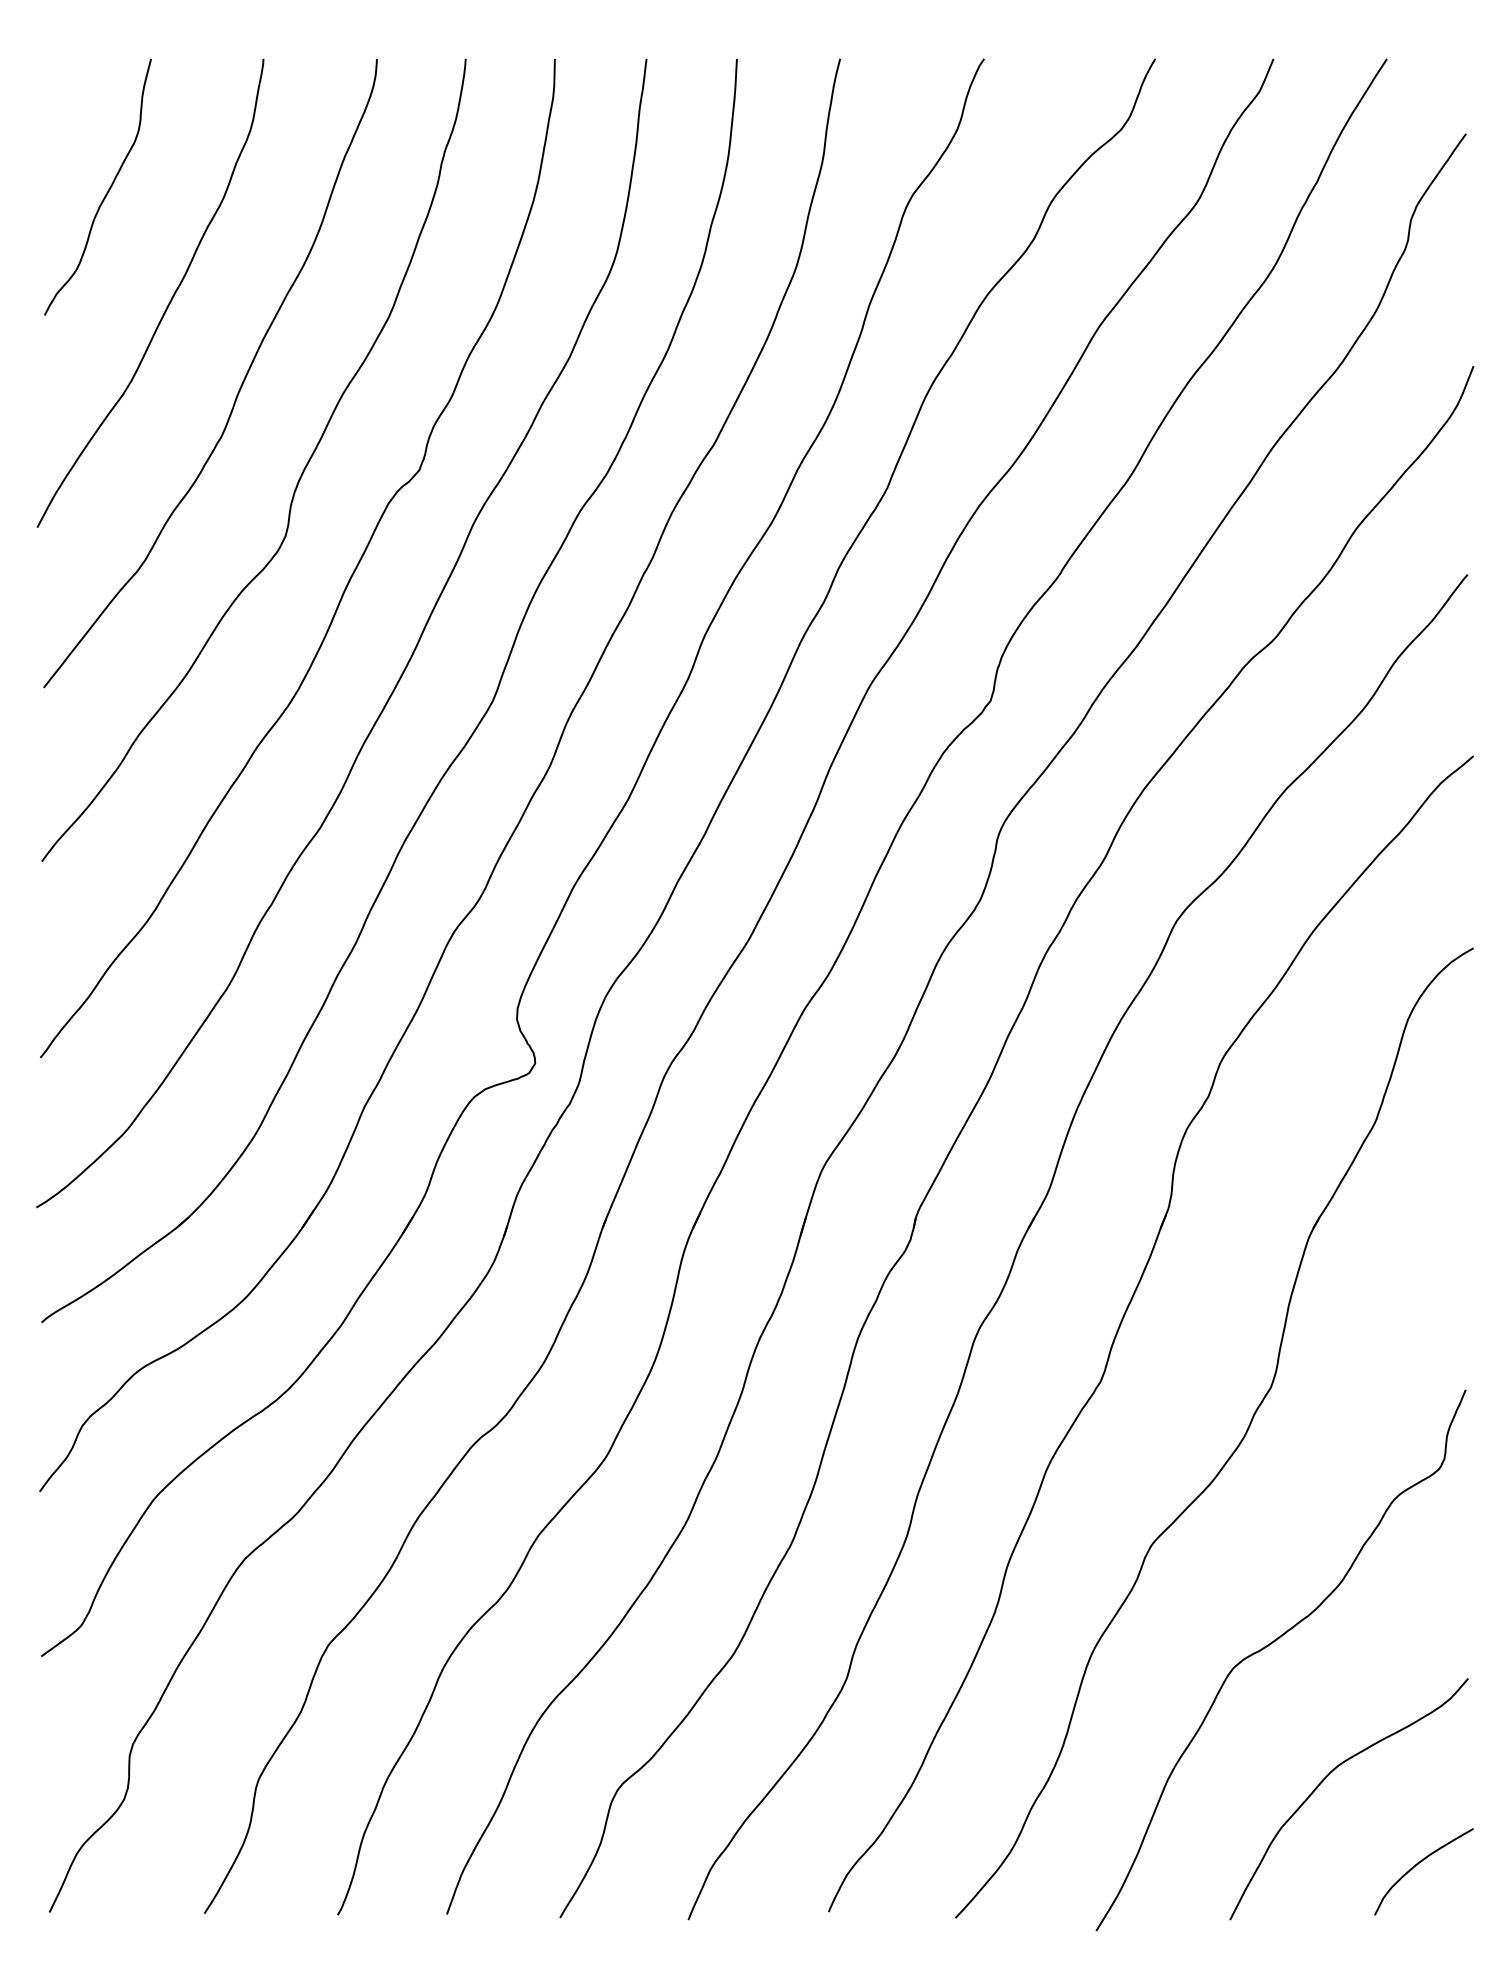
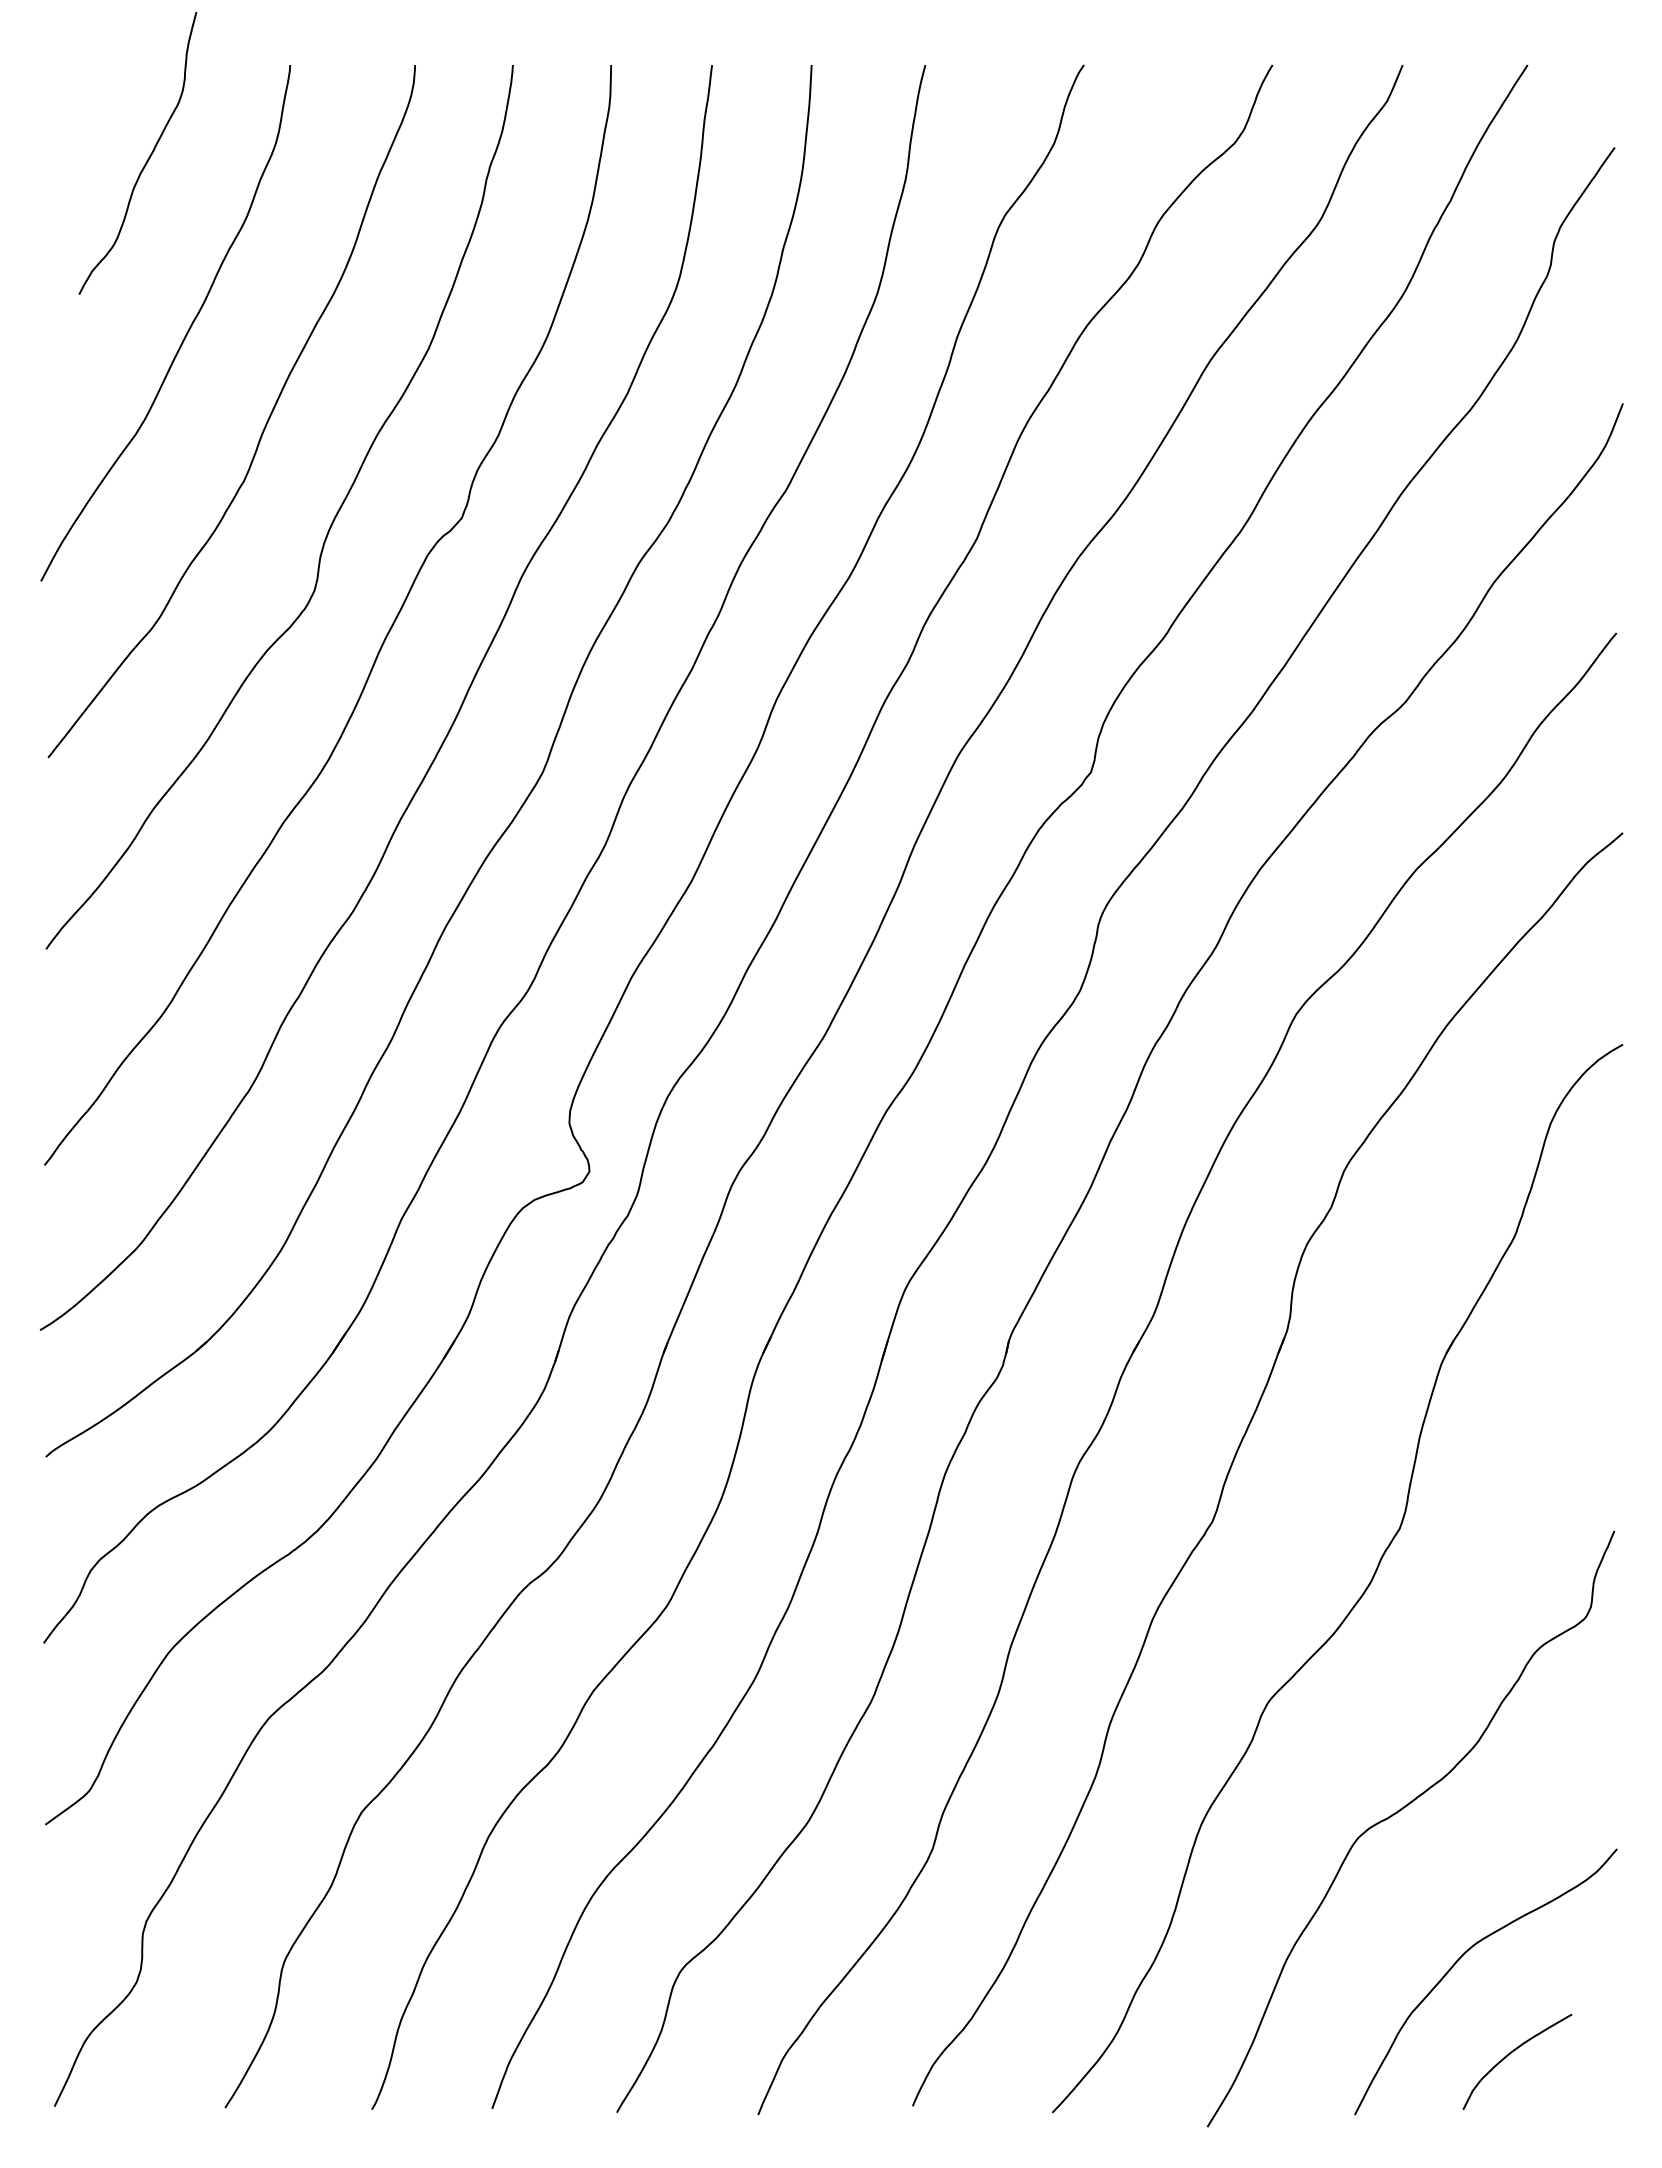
curve: (105, 193) -> (146, 160), moved
curve: (1417, 1865) -> (1510, 2054), moved

